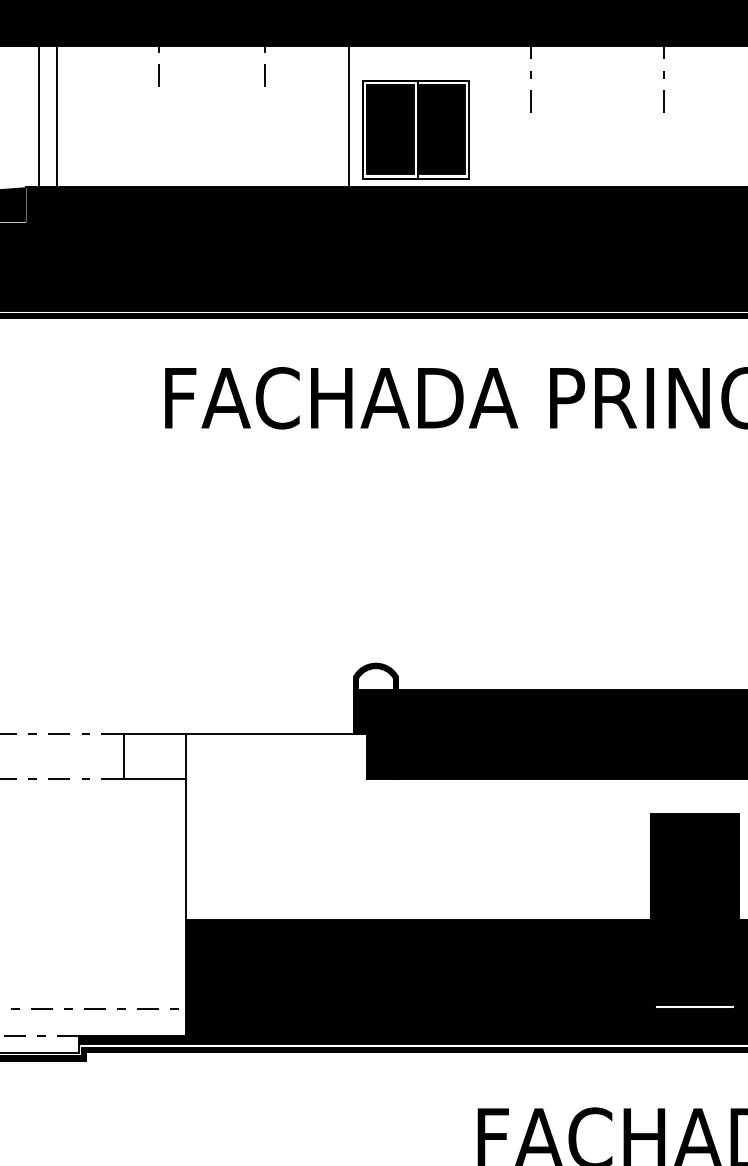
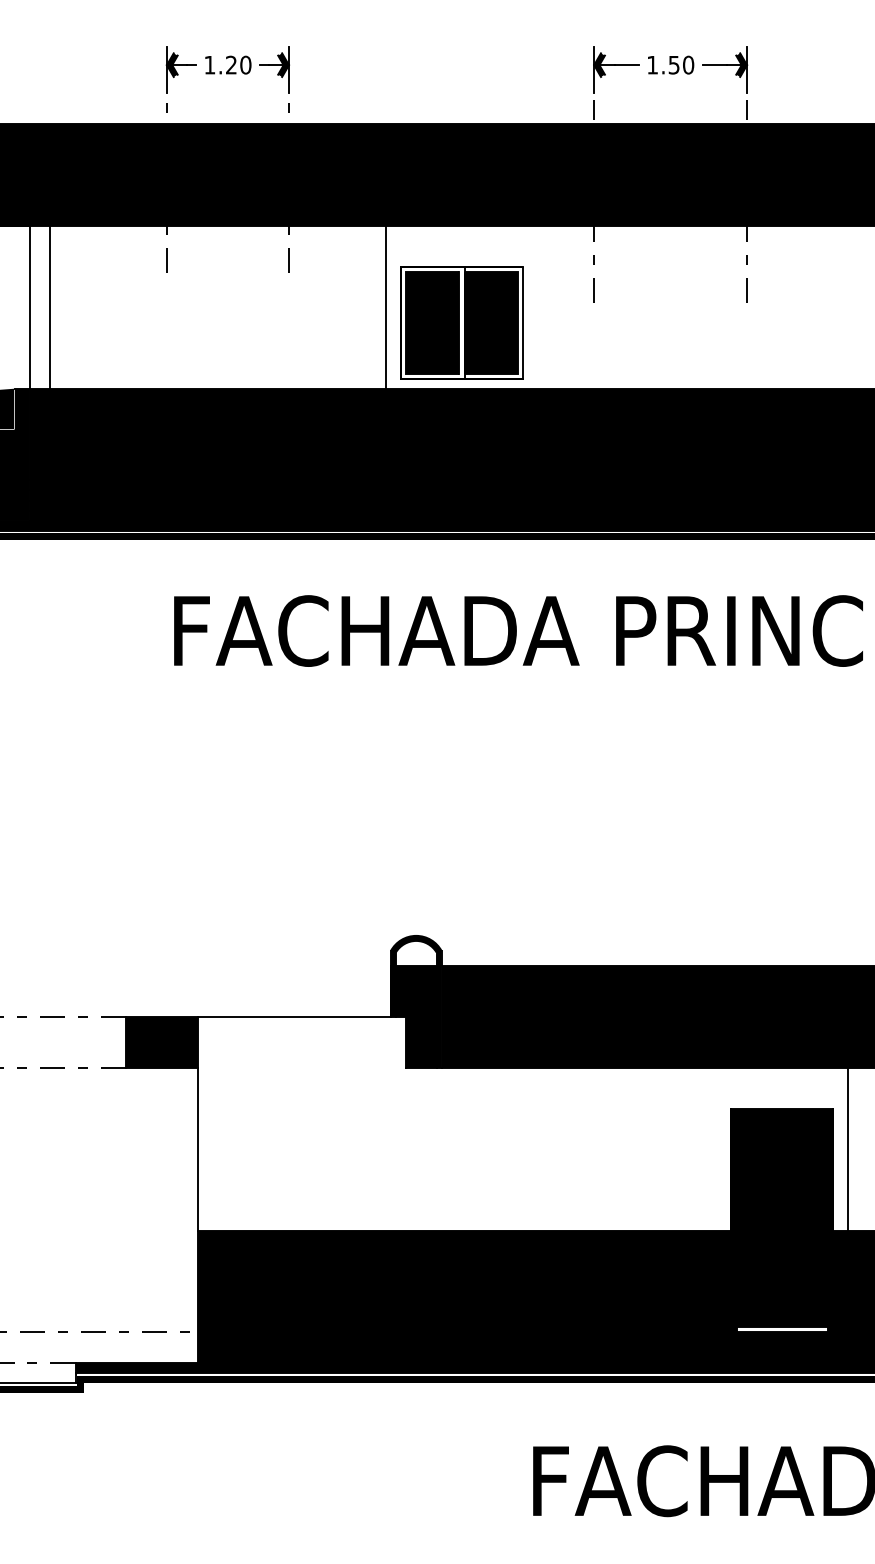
fill: (154, 756) -> (161, 1042), added

